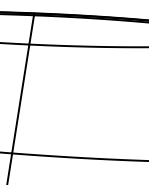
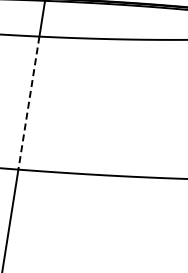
line: (20, 99) -> (28, 103), solid -> dashed

